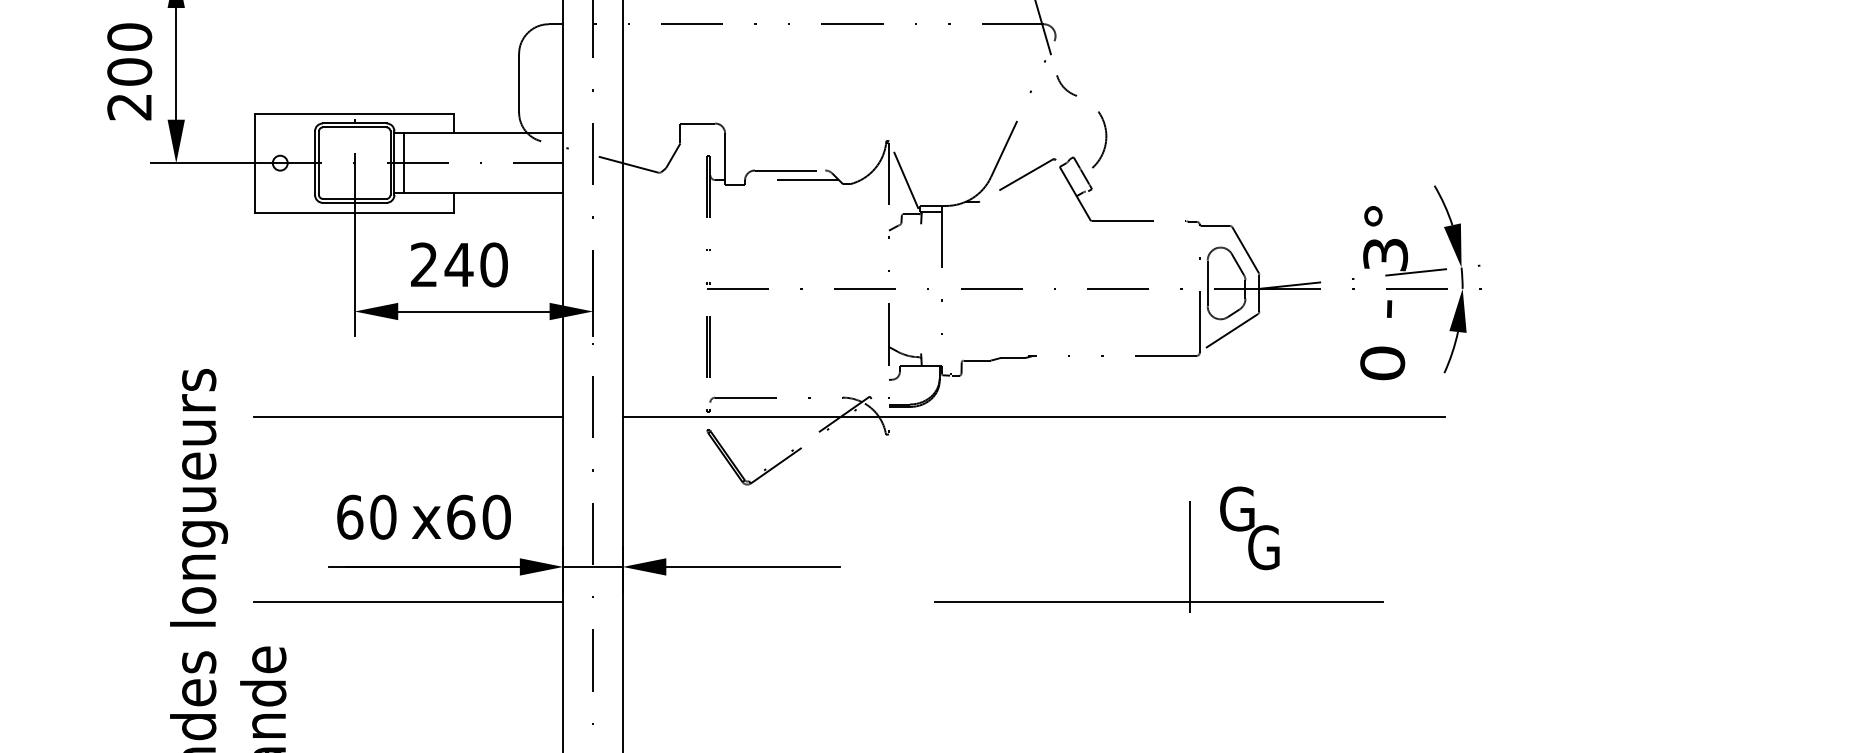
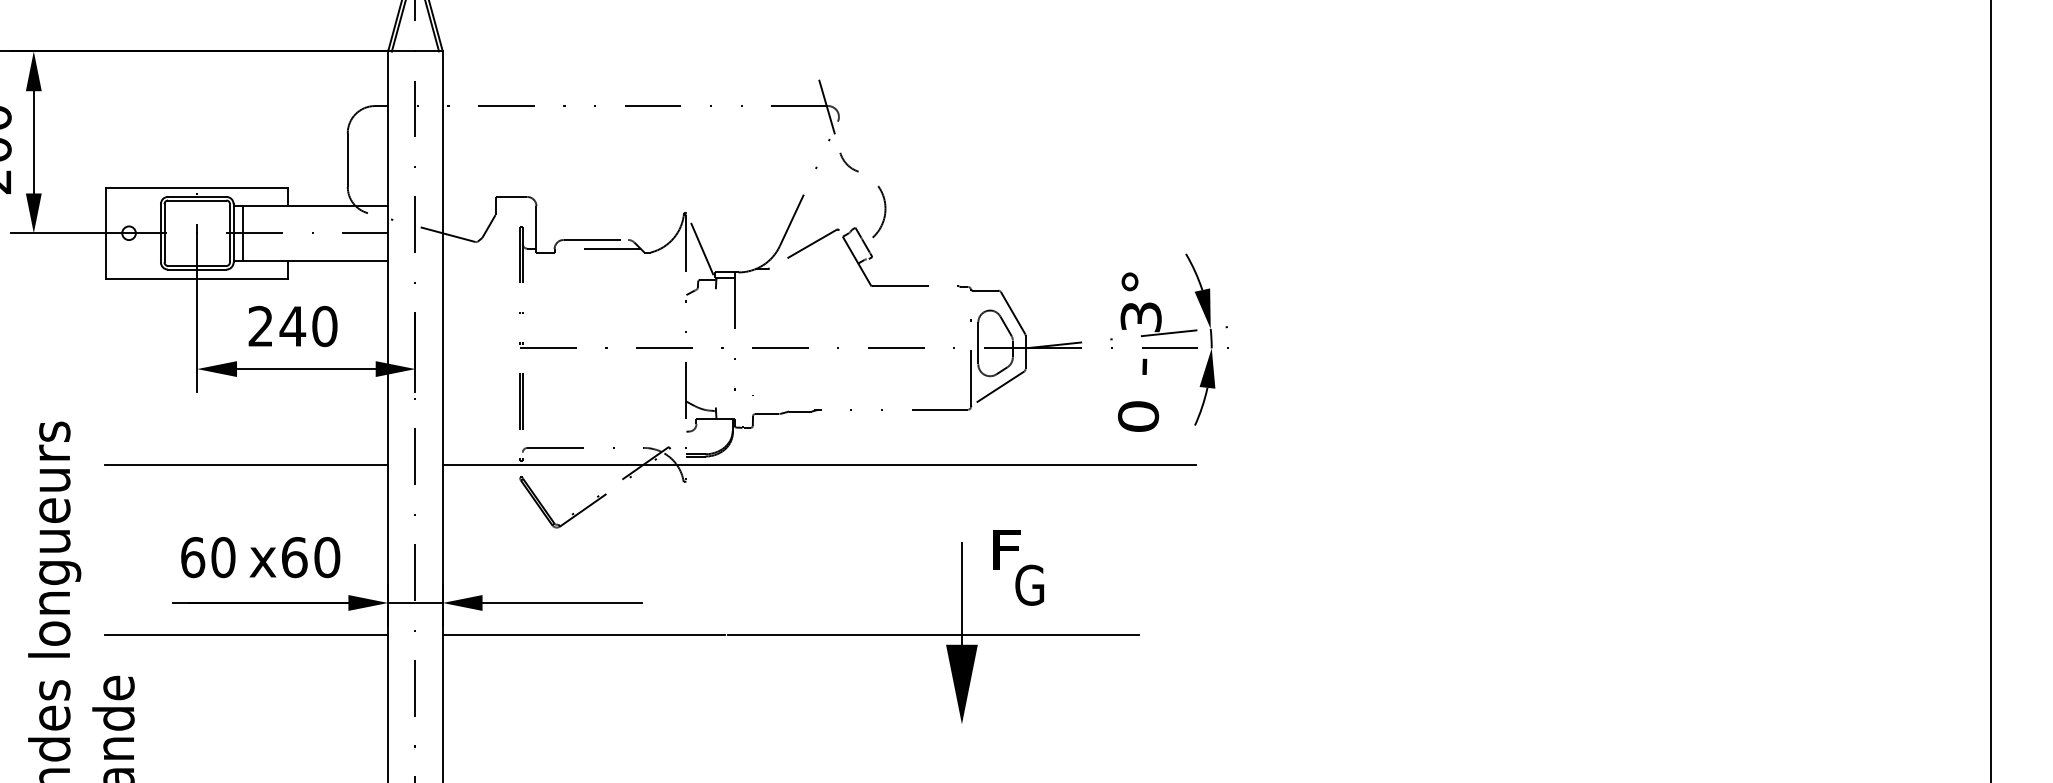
text: (1237, 508) -> (1005, 549), G -> F
line: (776, 602) -> (583, 635), added
fill: (1189, 655) -> (961, 684), added

